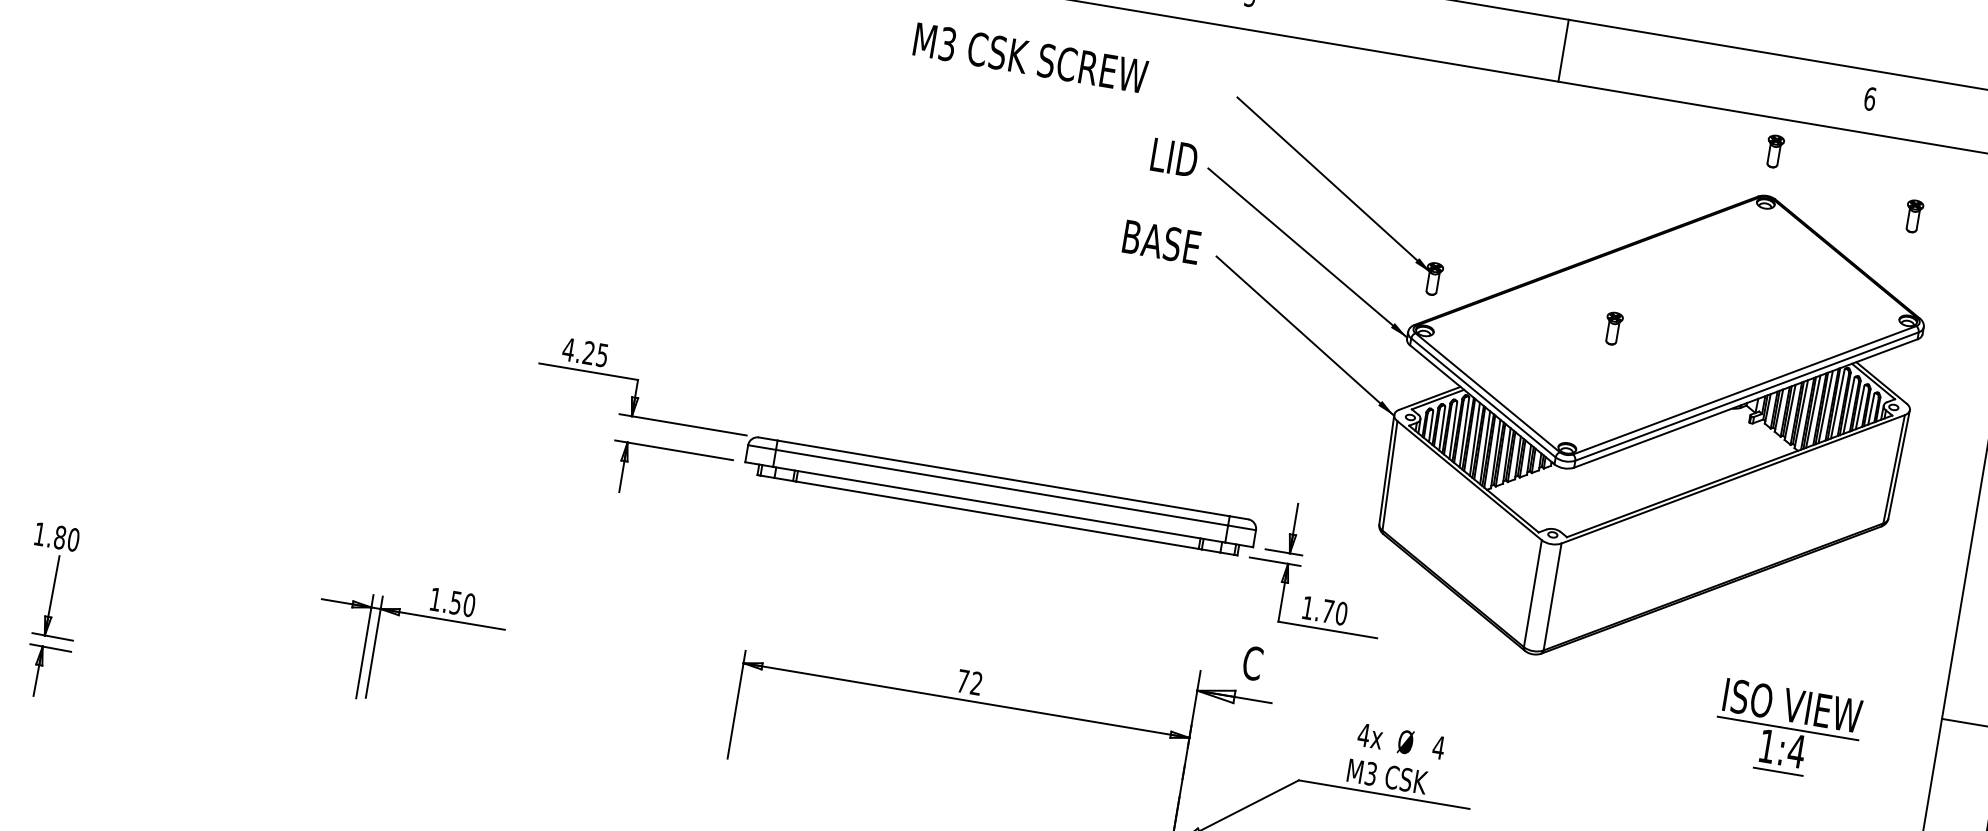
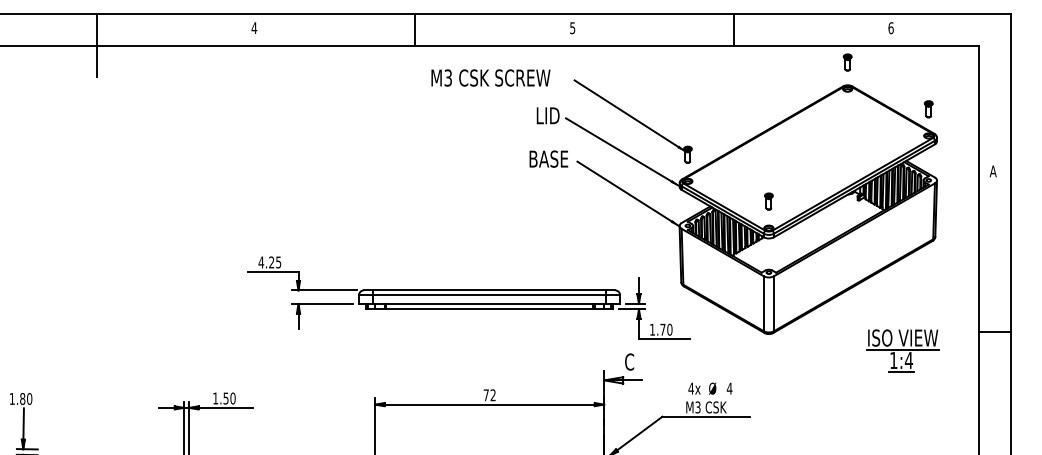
text: (1030, 57) -> (490, 77), moved
part: (1913, 216) -> (928, 109), moved
part: (1612, 328) -> (768, 201), moved

